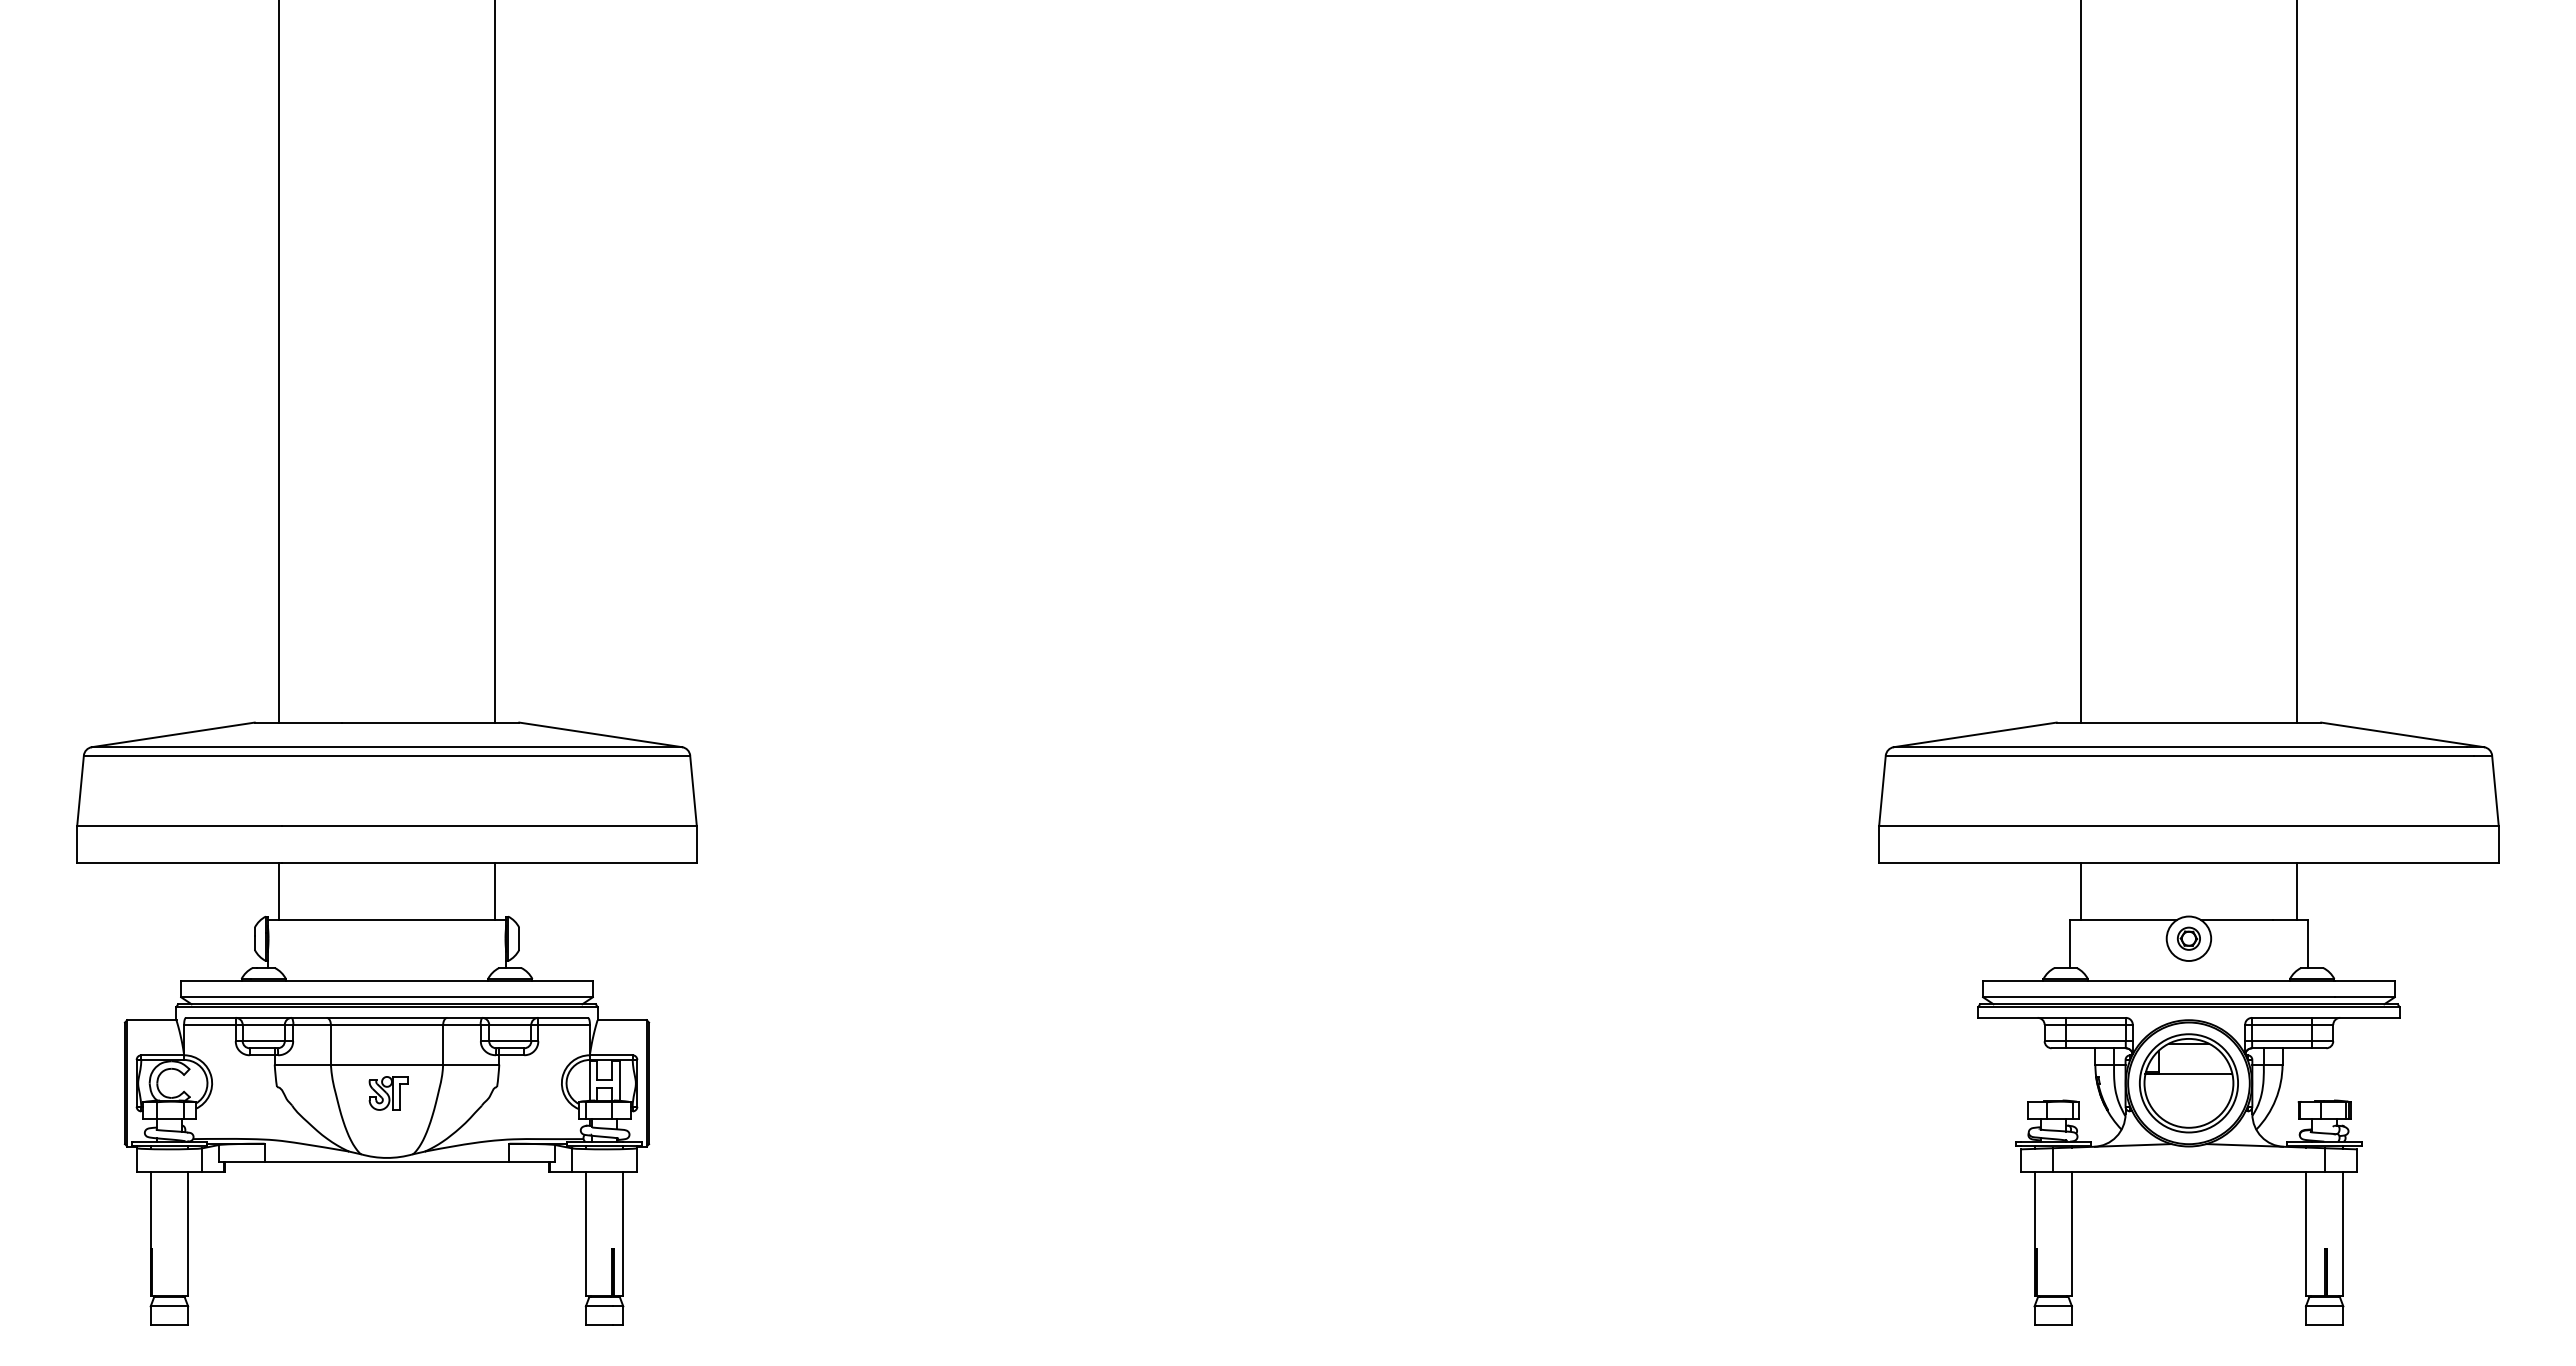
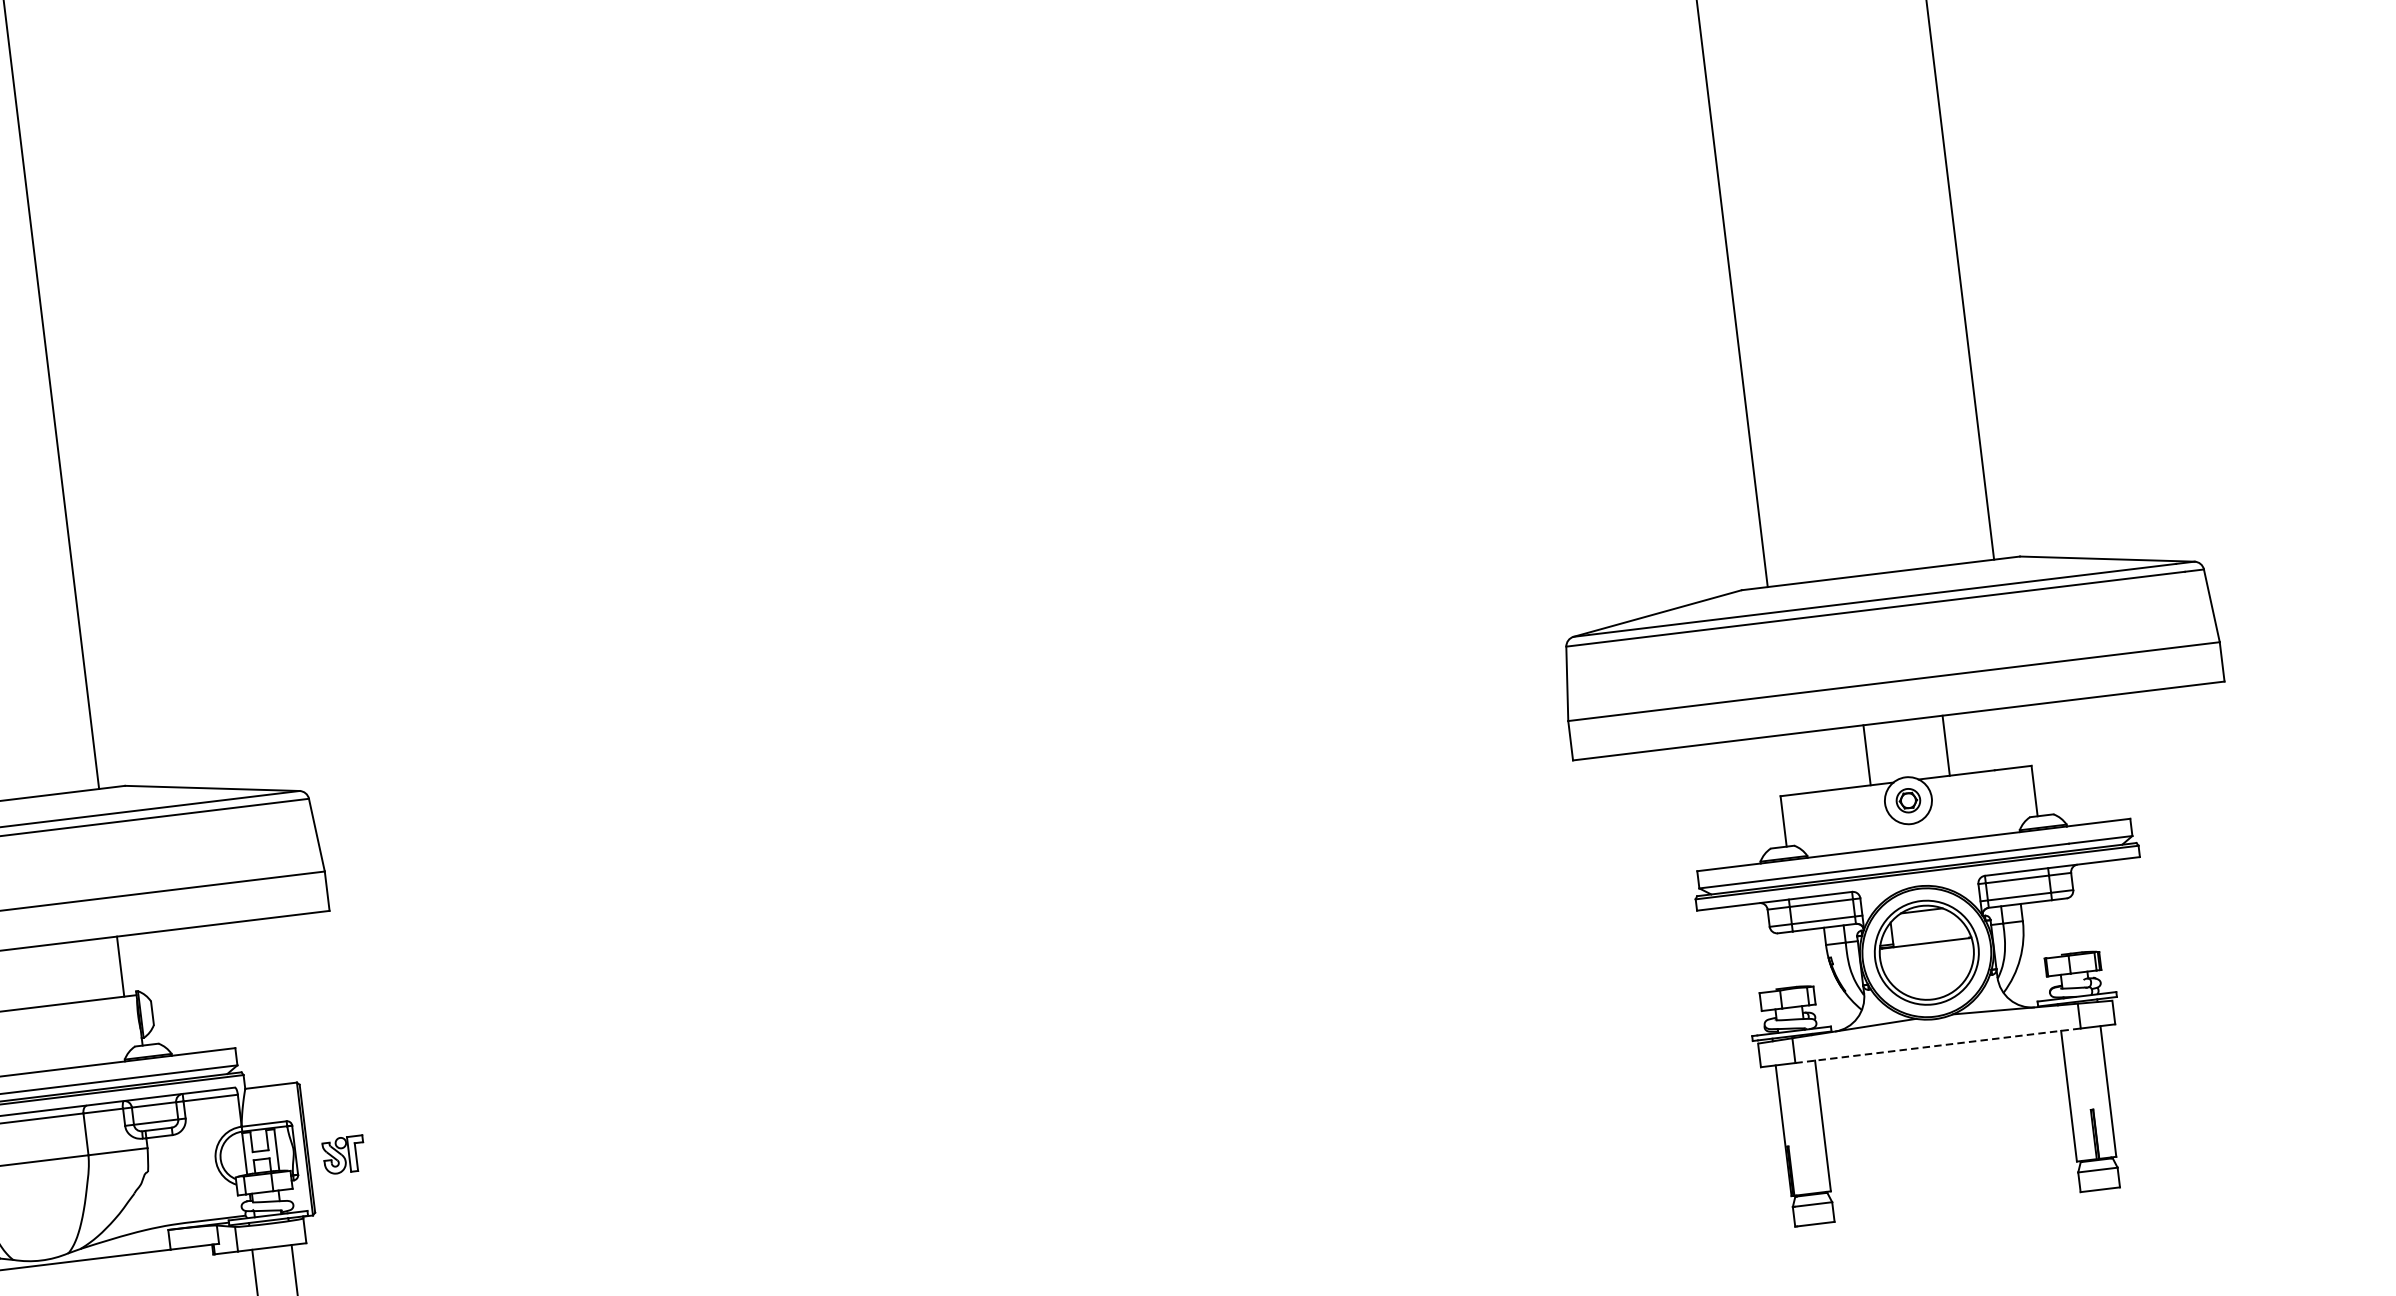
line: (2081, 891) -> (1867, 755), moved
line: (2296, 891) -> (1946, 745), moved
part: (388, 1093) -> (343, 1155), moved
line: (2188, 1171) -> (1937, 1045), solid -> dashed

